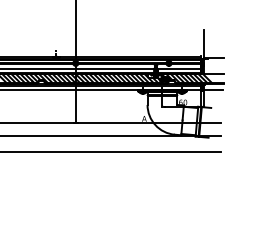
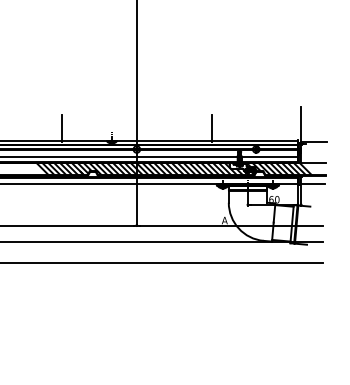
line: (16, 46) -> (61, 128), added
line: (134, 46) -> (211, 128), added

